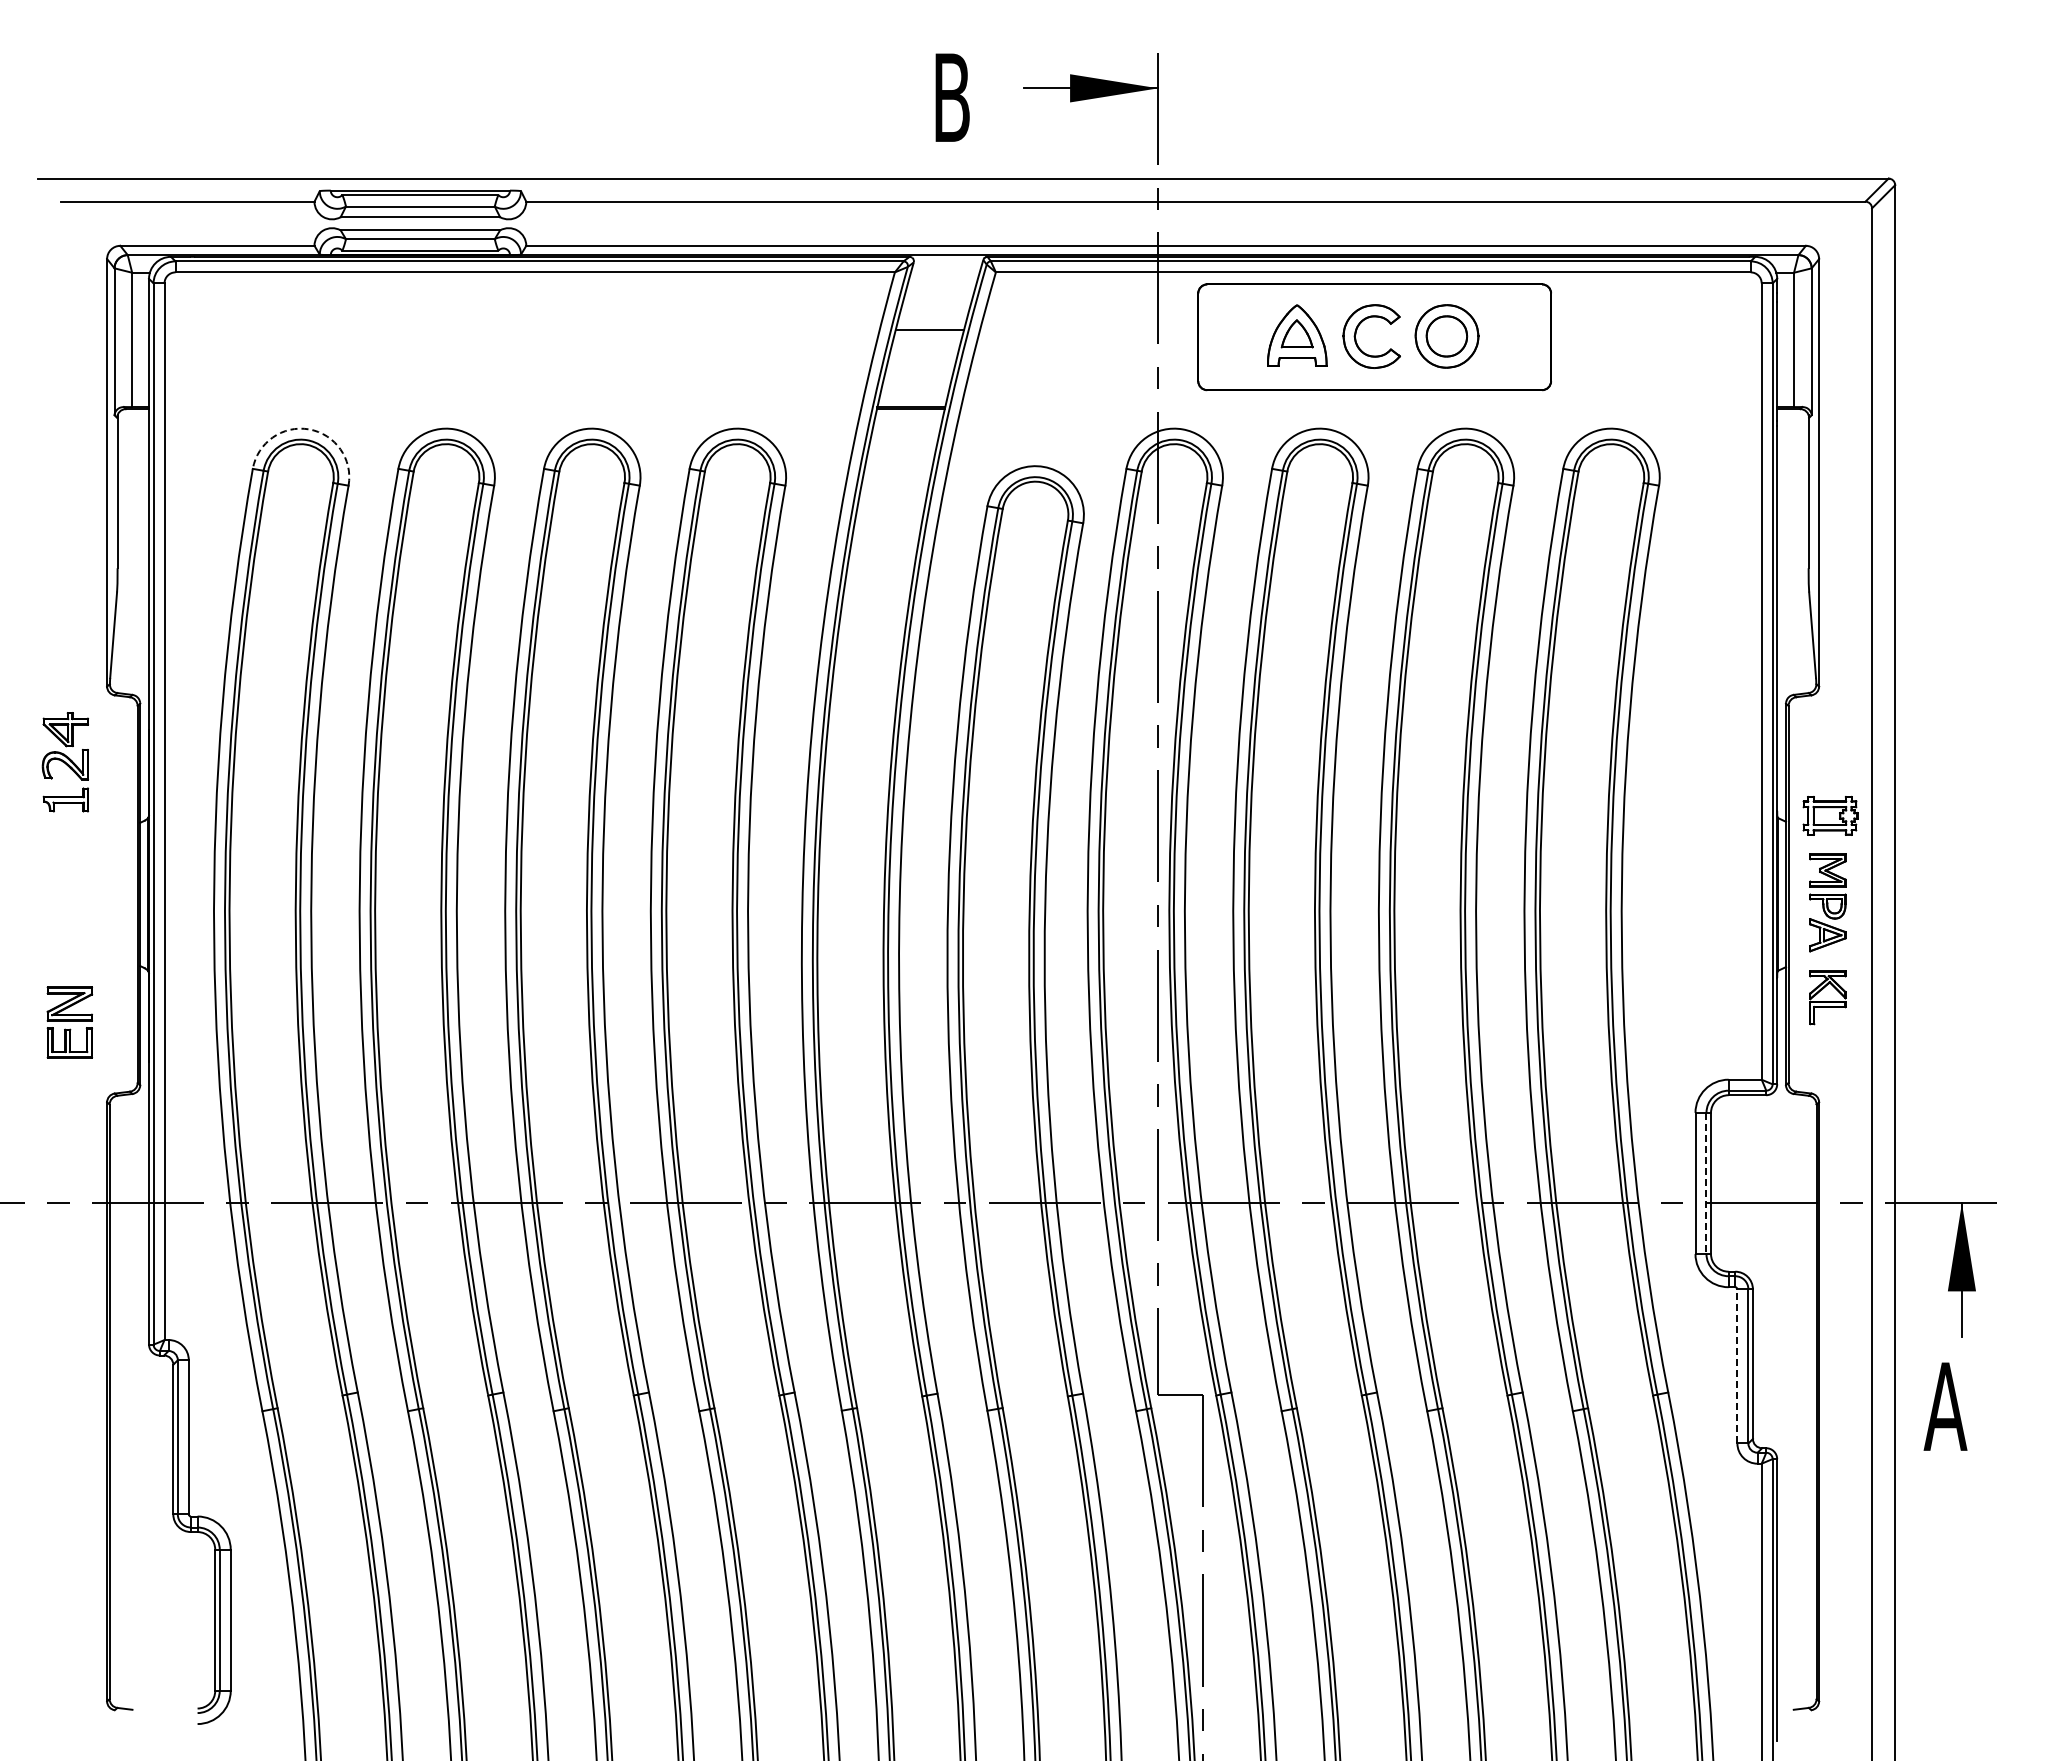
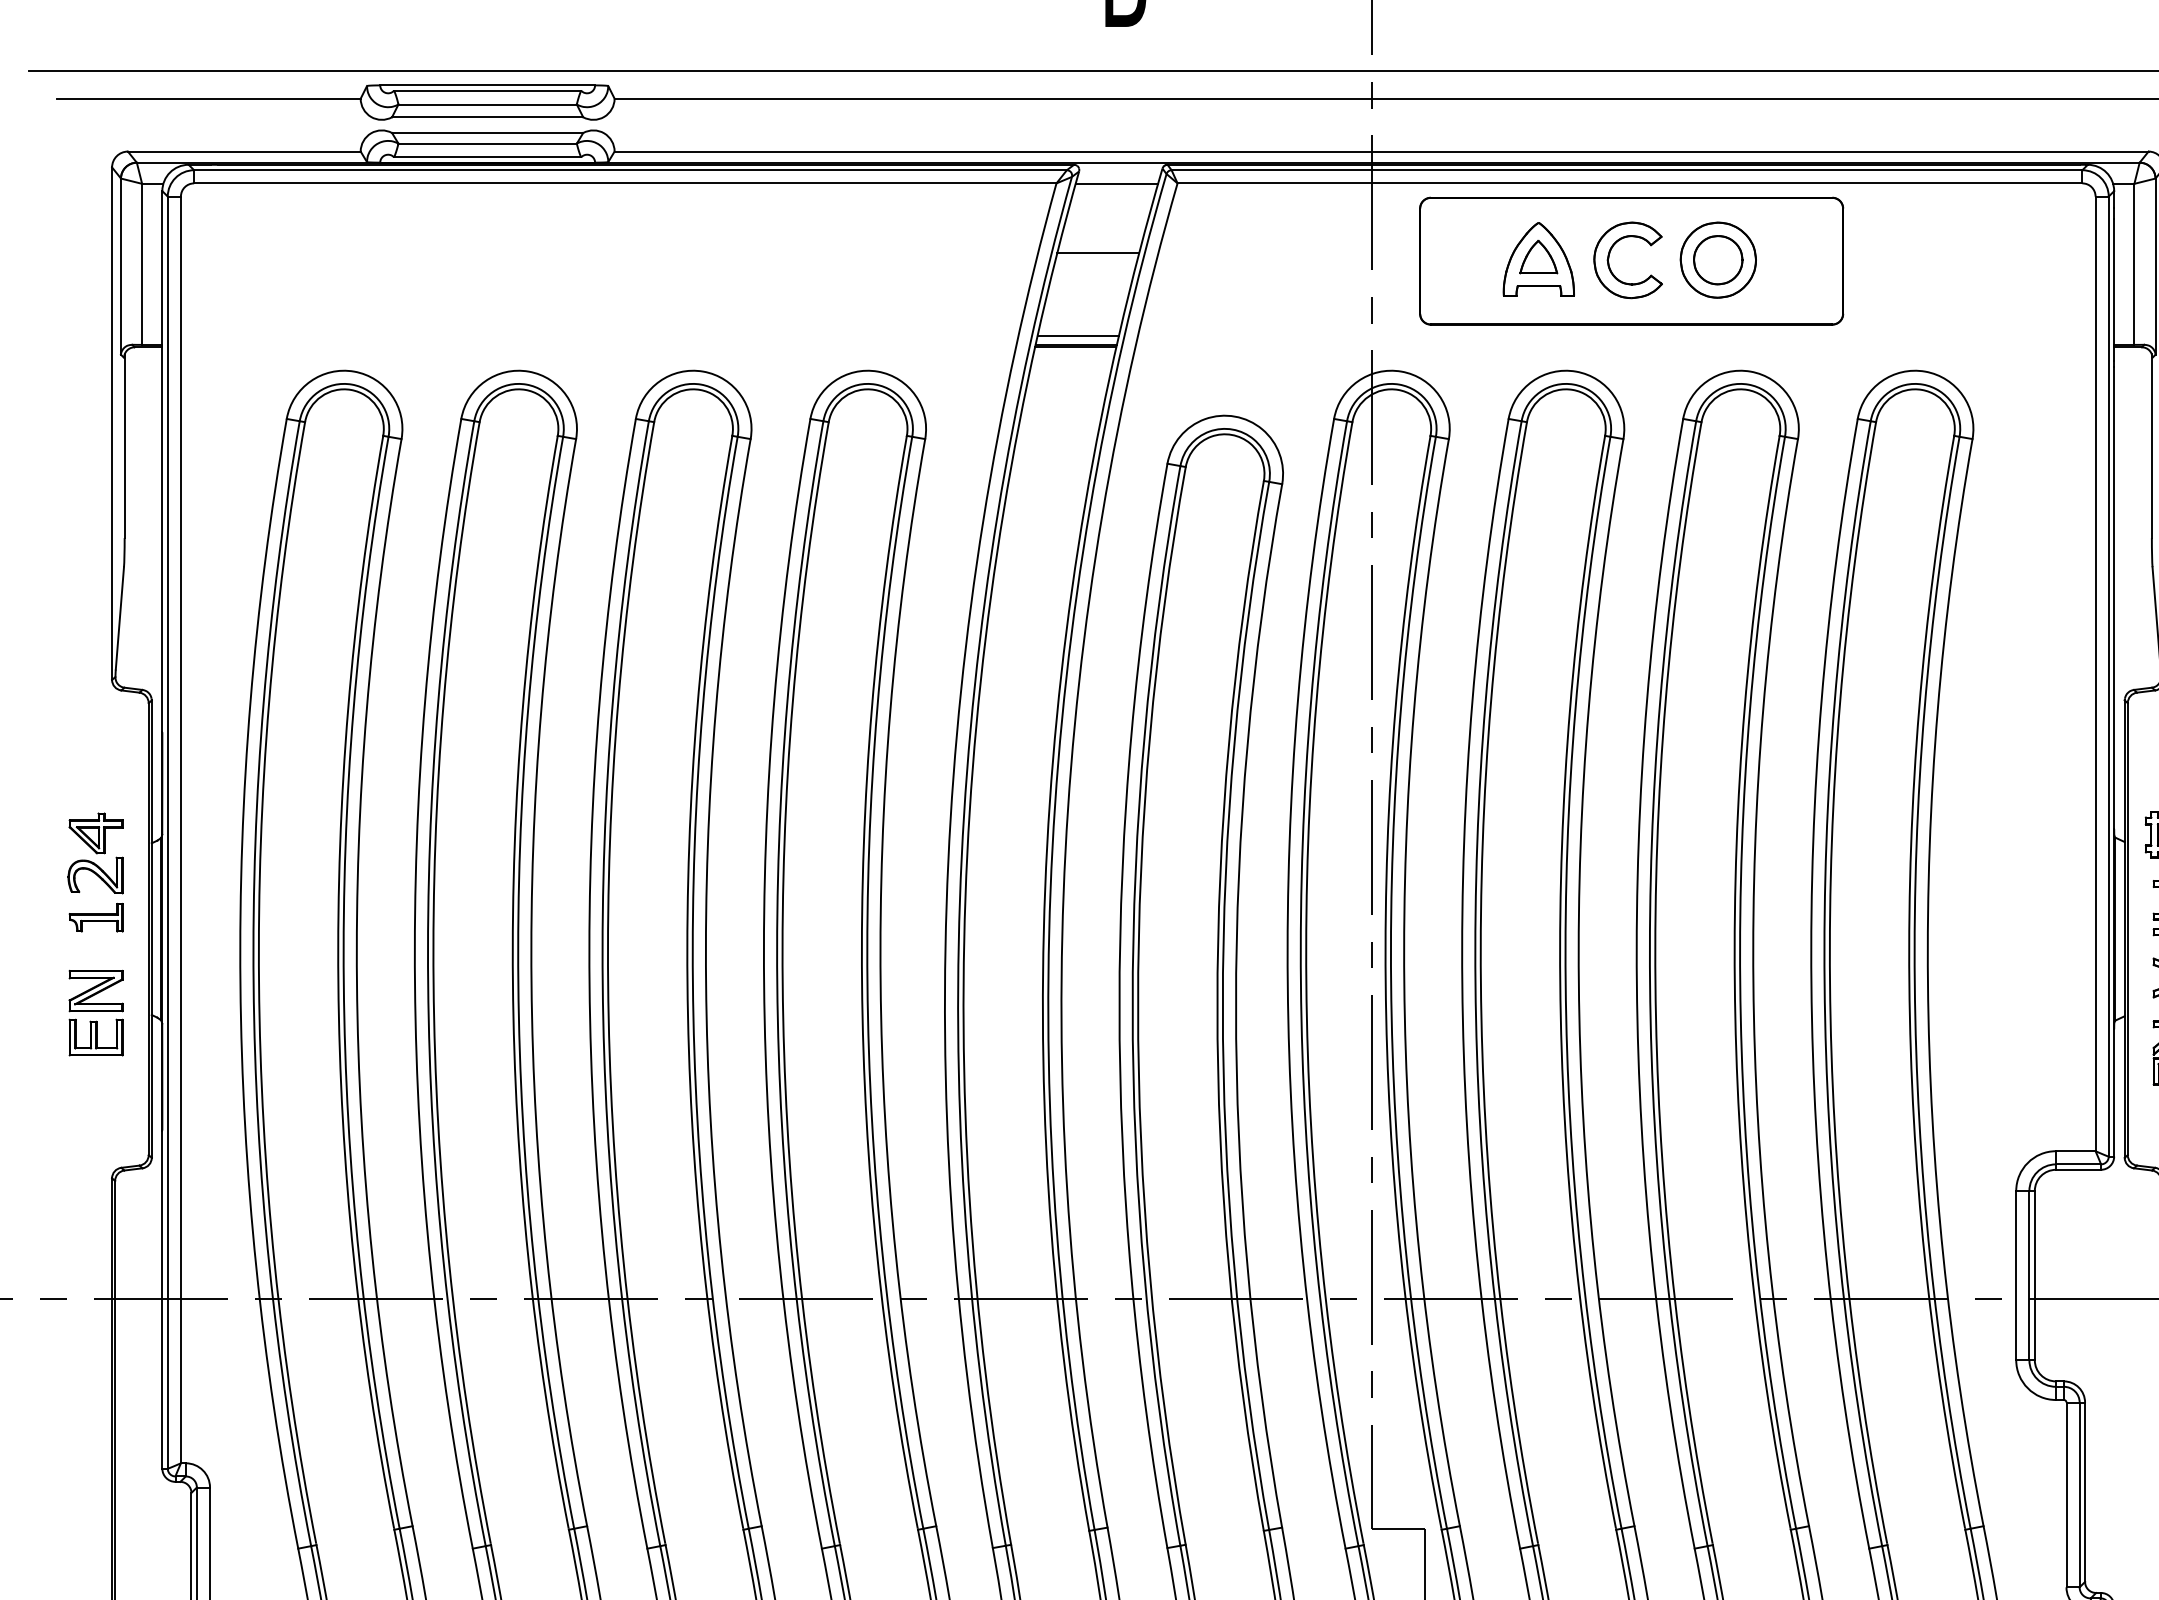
line: (944, 272) -> (1115, 183), added
line: (912, 399) -> (1077, 335), added
arc: (309, 429) -> (354, 371), dashed -> solid
part: (64, 762) -> (94, 872), moved
part: (69, 1022) -> (95, 1013), moved
line: (1706, 1183) -> (2029, 1275), dashed -> solid
line: (1737, 1365) -> (2066, 1493), dashed -> solid

